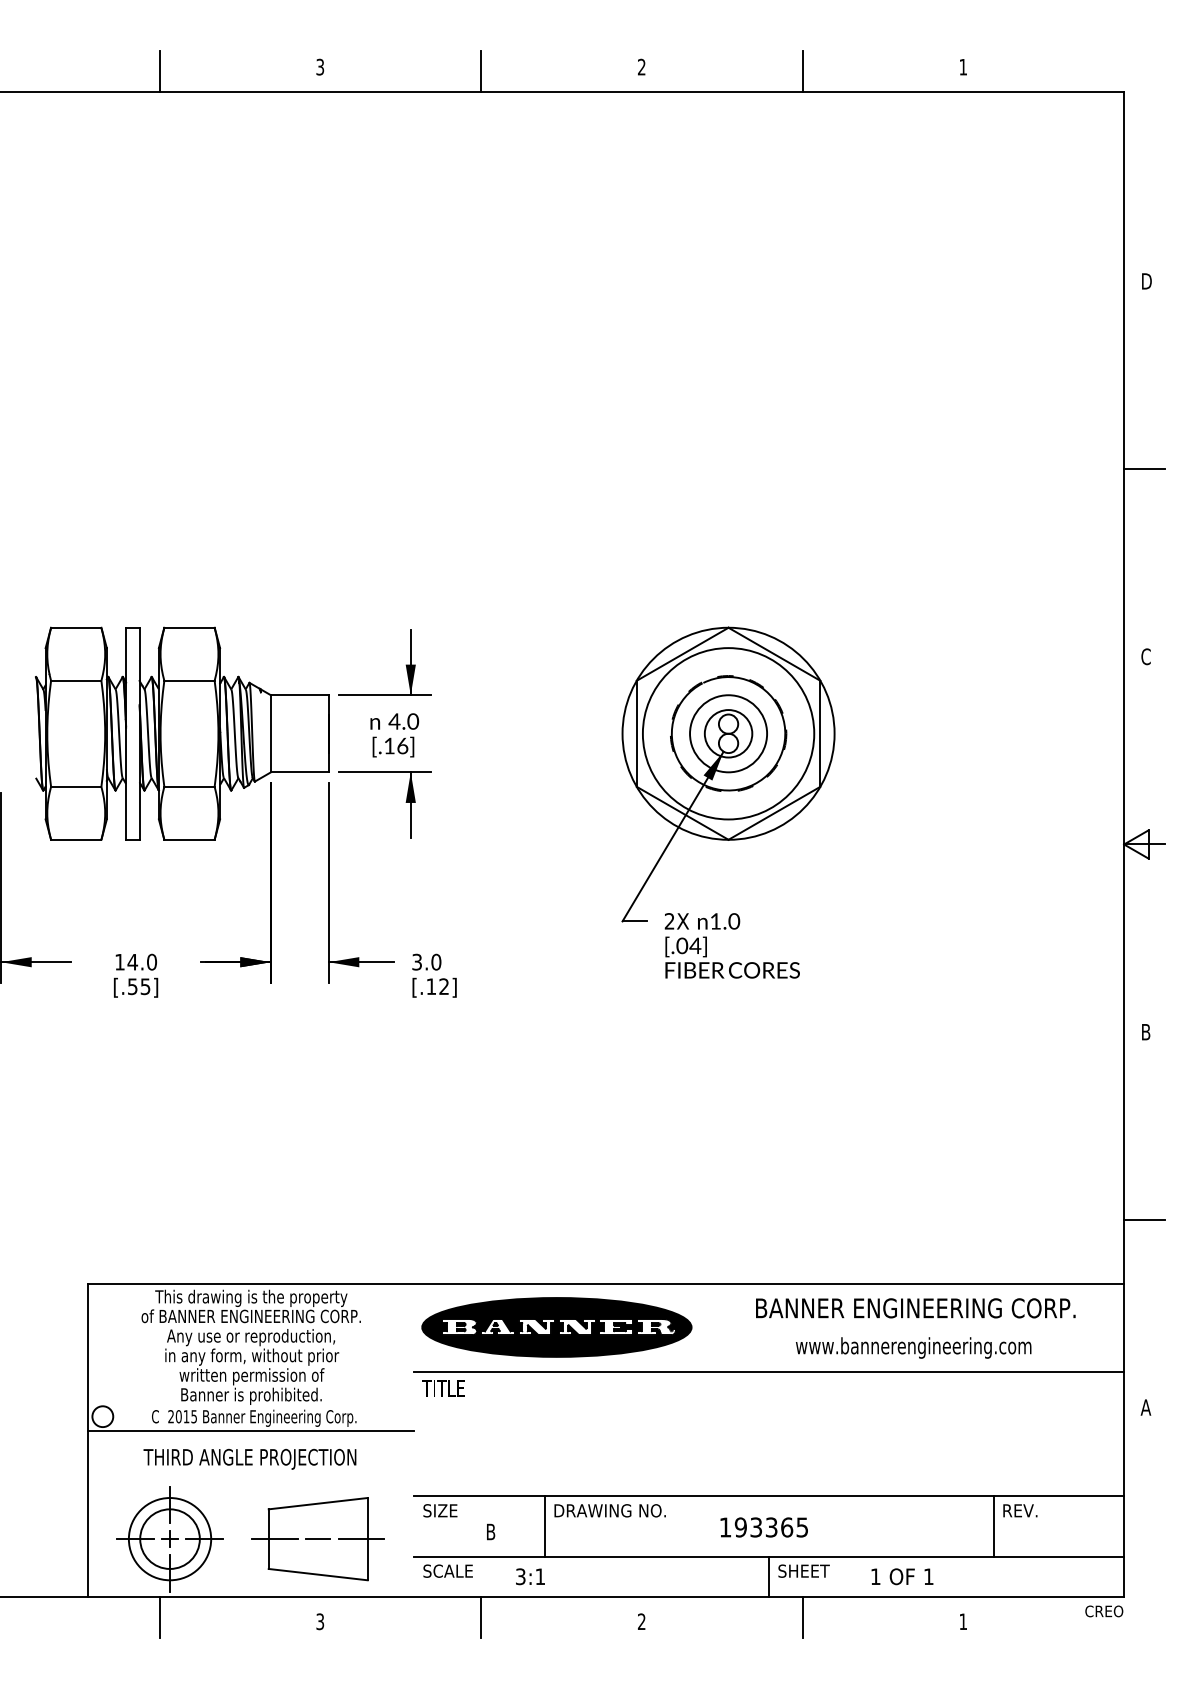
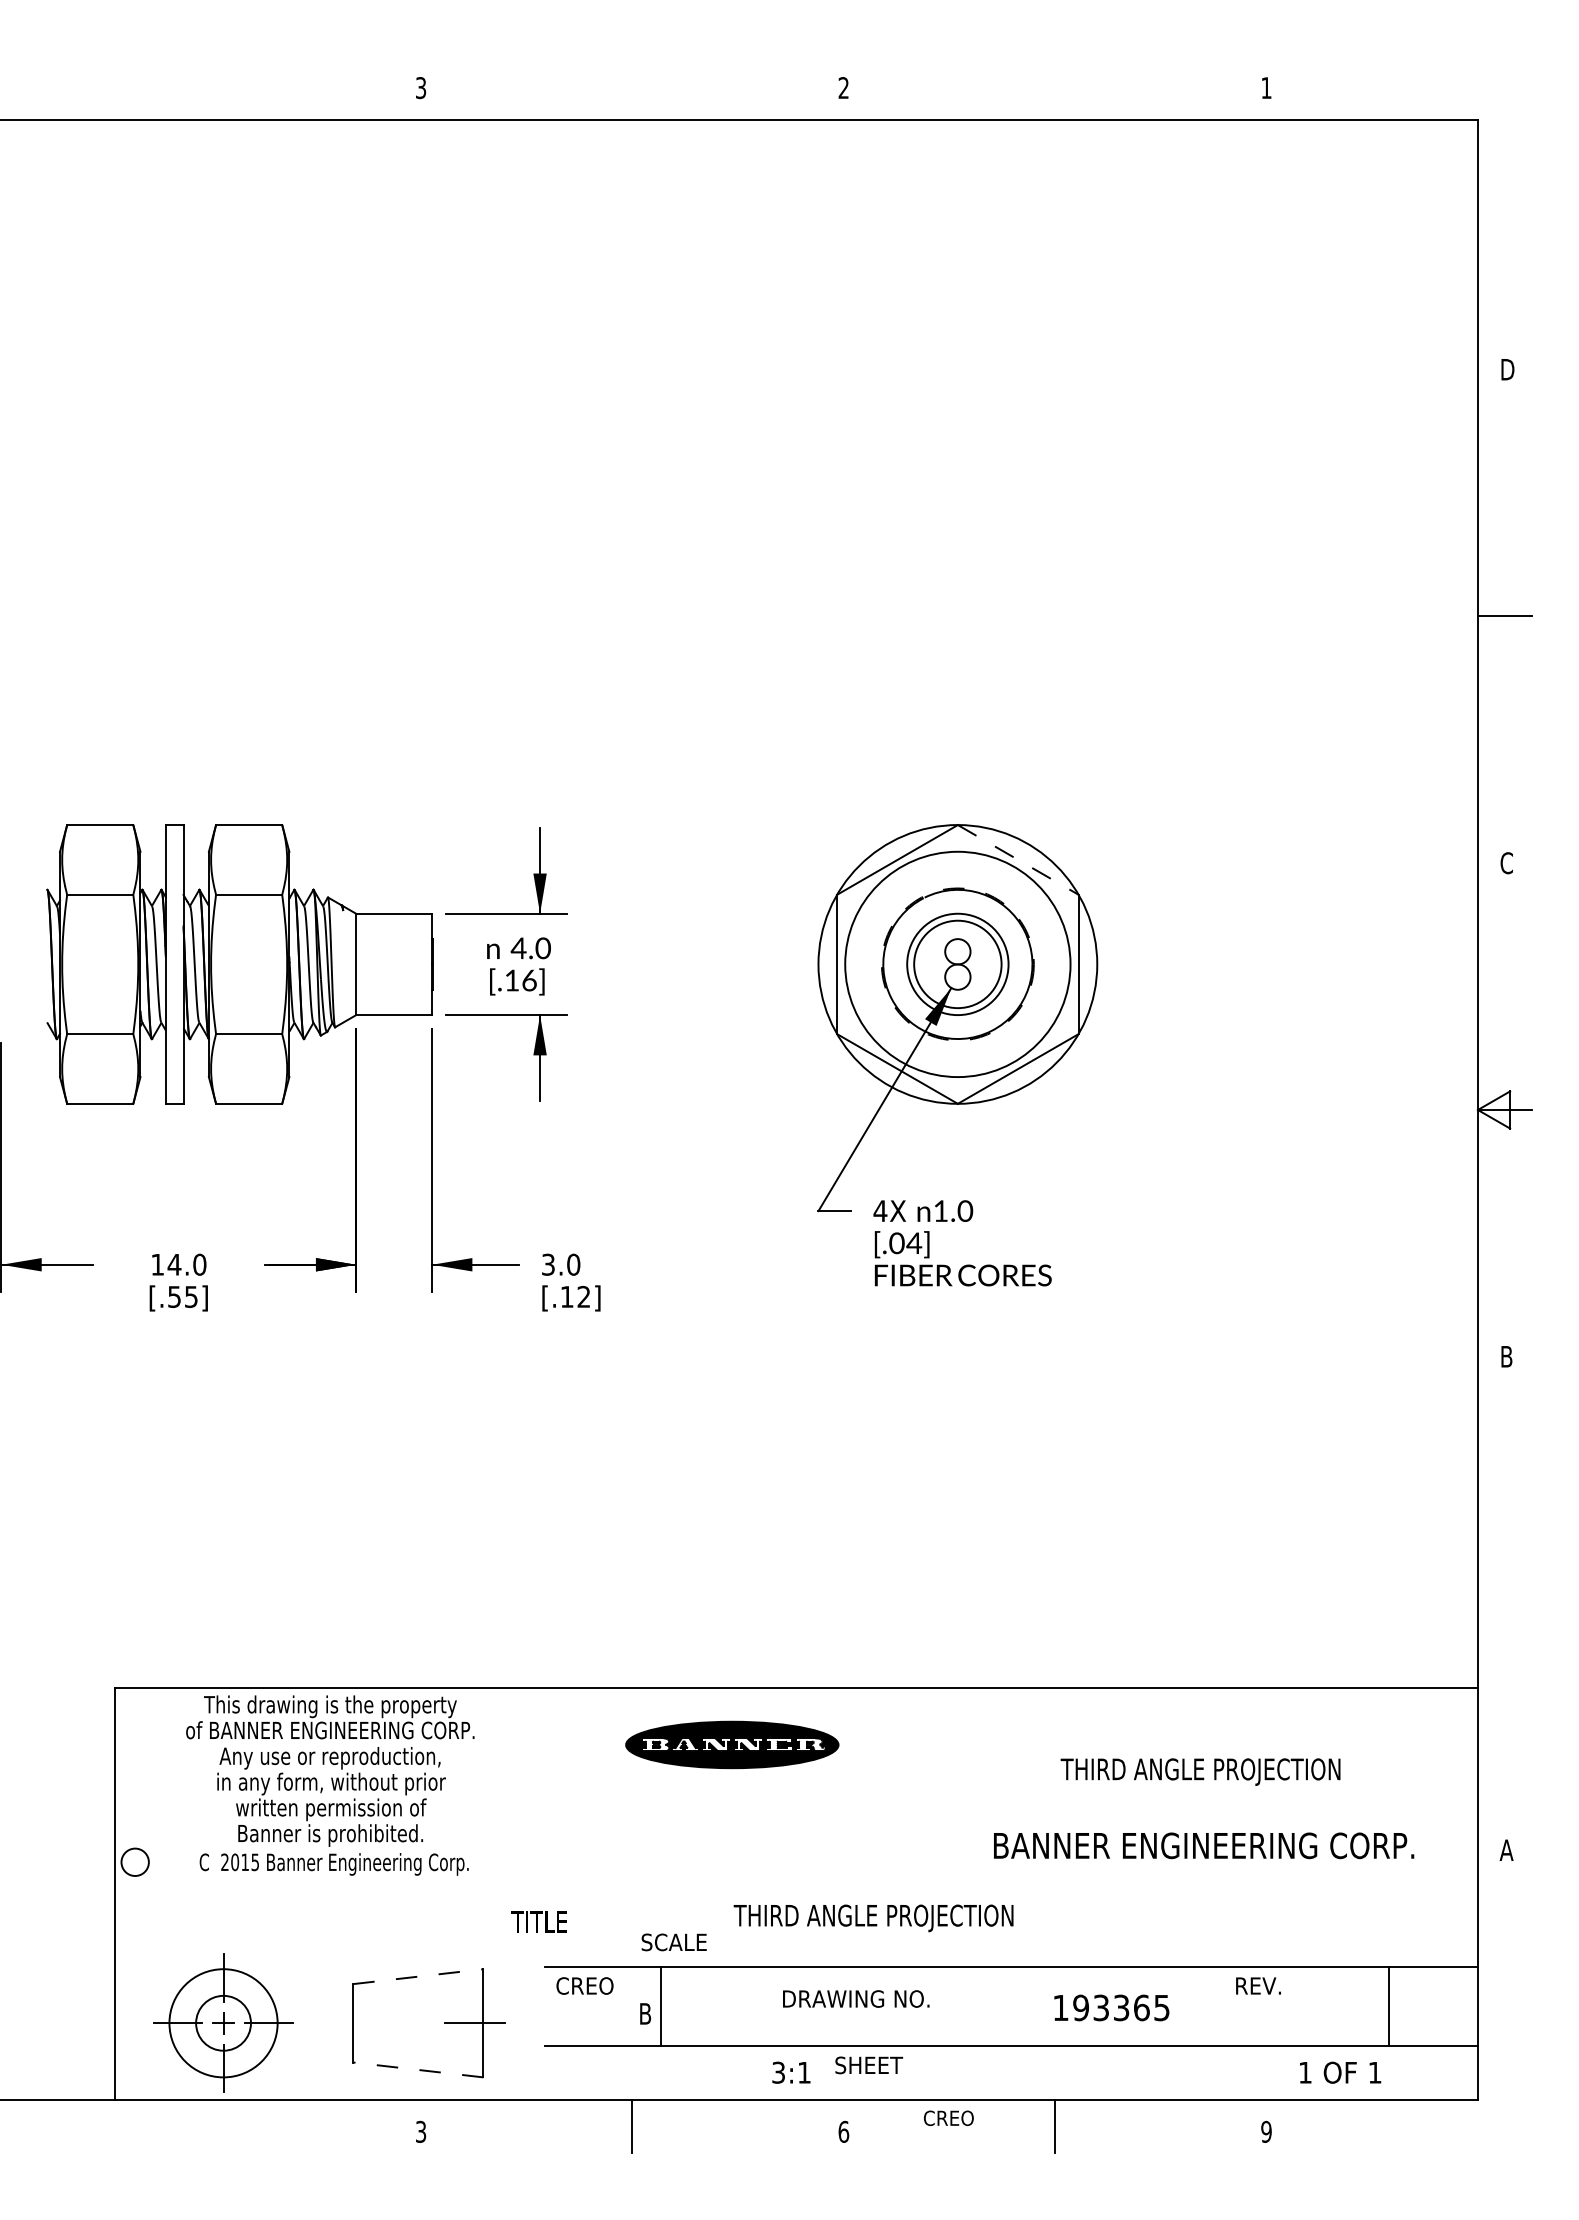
line: (159, 71) -> (209, 93), removed
line: (481, 71) -> (632, 93), removed
line: (802, 71) -> (1055, 93), removed
line: (774, 653) -> (1018, 859), solid -> dashed
circle: (728, 733) -> (957, 964), size x1.4
text: (669, 920) -> (880, 1210), 2X -> 4X
line: (1144, 1219) -> (1504, 1603), removed
text: (916, 1308) -> (1204, 1845), moved
part: (557, 1327) -> (732, 1744), size x0.6
text: (913, 1347) -> (1201, 1771), www.bannerengineering.com -> THIRD ANGLE PROJECTION
line: (768, 1371) -> (1010, 1803), removed
text: (443, 1387) -> (538, 1921), moved
line: (250, 1430) -> (329, 1880), removed
text: (249, 1459) -> (873, 1918), moved
line: (318, 1503) -> (418, 1976), solid -> dashed
text: (444, 1510) -> (584, 1985), SIZE -> CREO
text: (610, 1510) -> (856, 1998), moved
text: (1020, 1510) -> (1258, 1985), moved
line: (544, 1526) -> (661, 2006), moved
line: (993, 1526) -> (1389, 2006), moved
text: (764, 1527) -> (1111, 2007), moved
circle: (170, 1539) -> (223, 2023), size x0.7
line: (274, 1539) -> (361, 2023), removed
line: (318, 1539) -> (418, 2023), removed
text: (447, 1571) -> (673, 1942), moved
text: (804, 1571) -> (869, 2065), moved
line: (317, 1574) -> (417, 2069), solid -> dashed
text: (530, 1576) -> (791, 2072), moved
line: (769, 1576) -> (1011, 2072), removed
text: (902, 1576) -> (1340, 2072), moved
text: (1104, 1610) -> (948, 2117), moved
line: (159, 1617) -> (209, 2126), removed
text: (641, 1621) -> (843, 2131), 2 -> 6
text: (963, 1621) -> (1266, 2131), 1 -> 9

